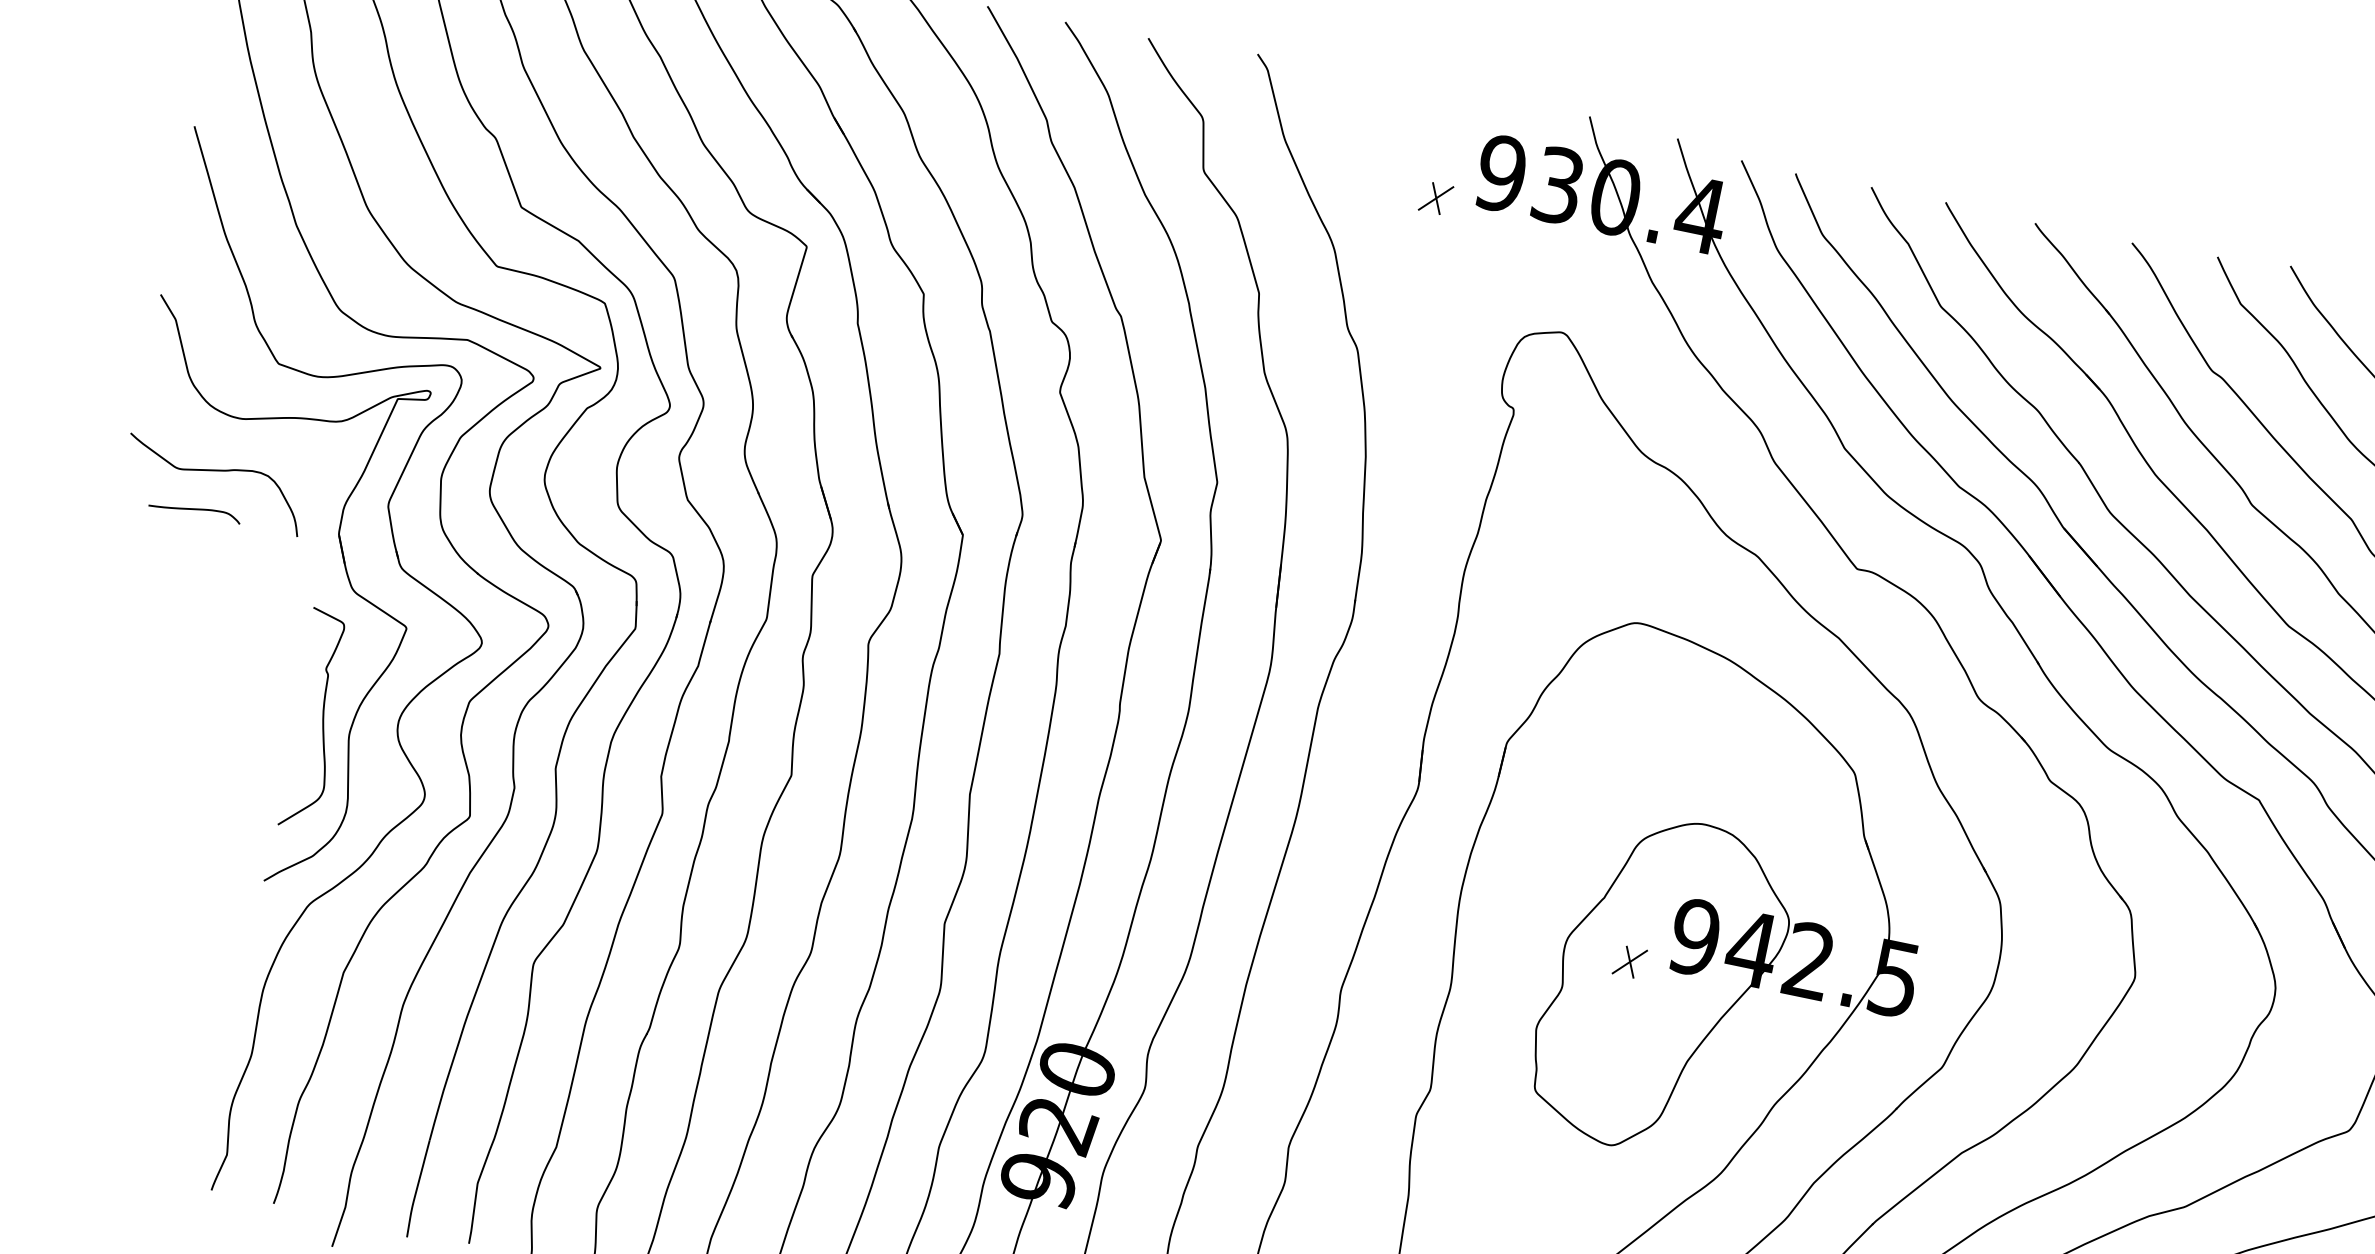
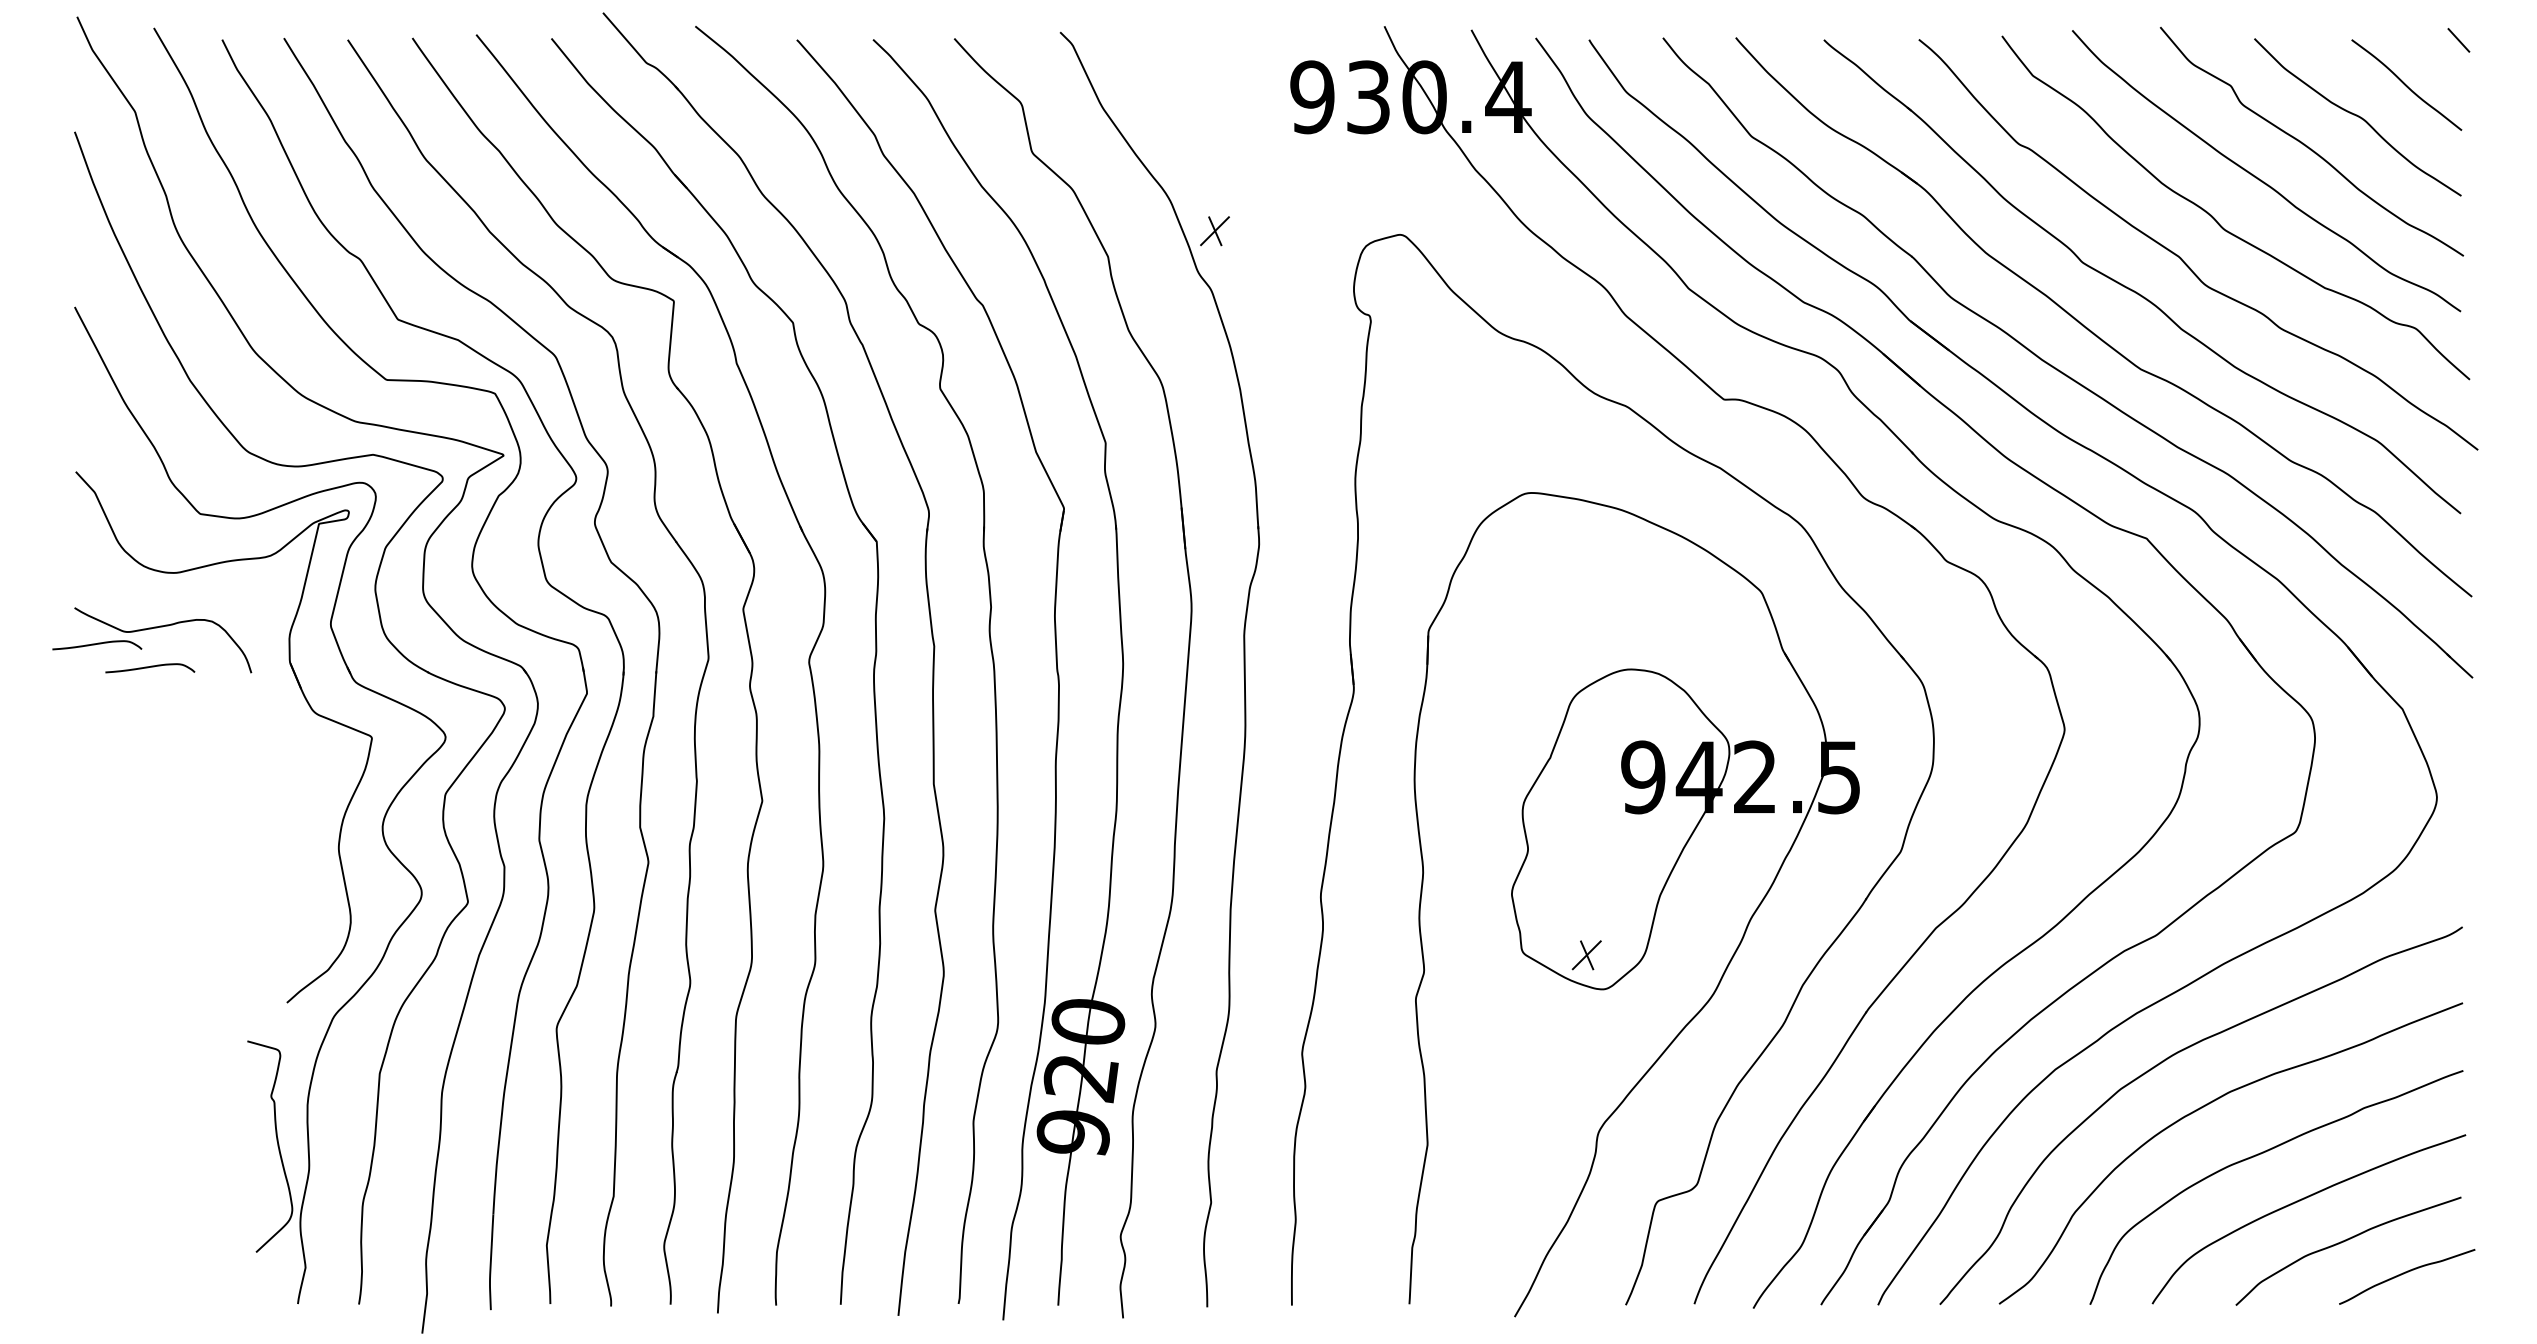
part: (1435, 198) -> (1214, 231), moved
curve: (146, 475) -> (97, 644), added
curve: (322, 721) -> (277, 1146), moved
part: (1629, 962) -> (1586, 955), moved

